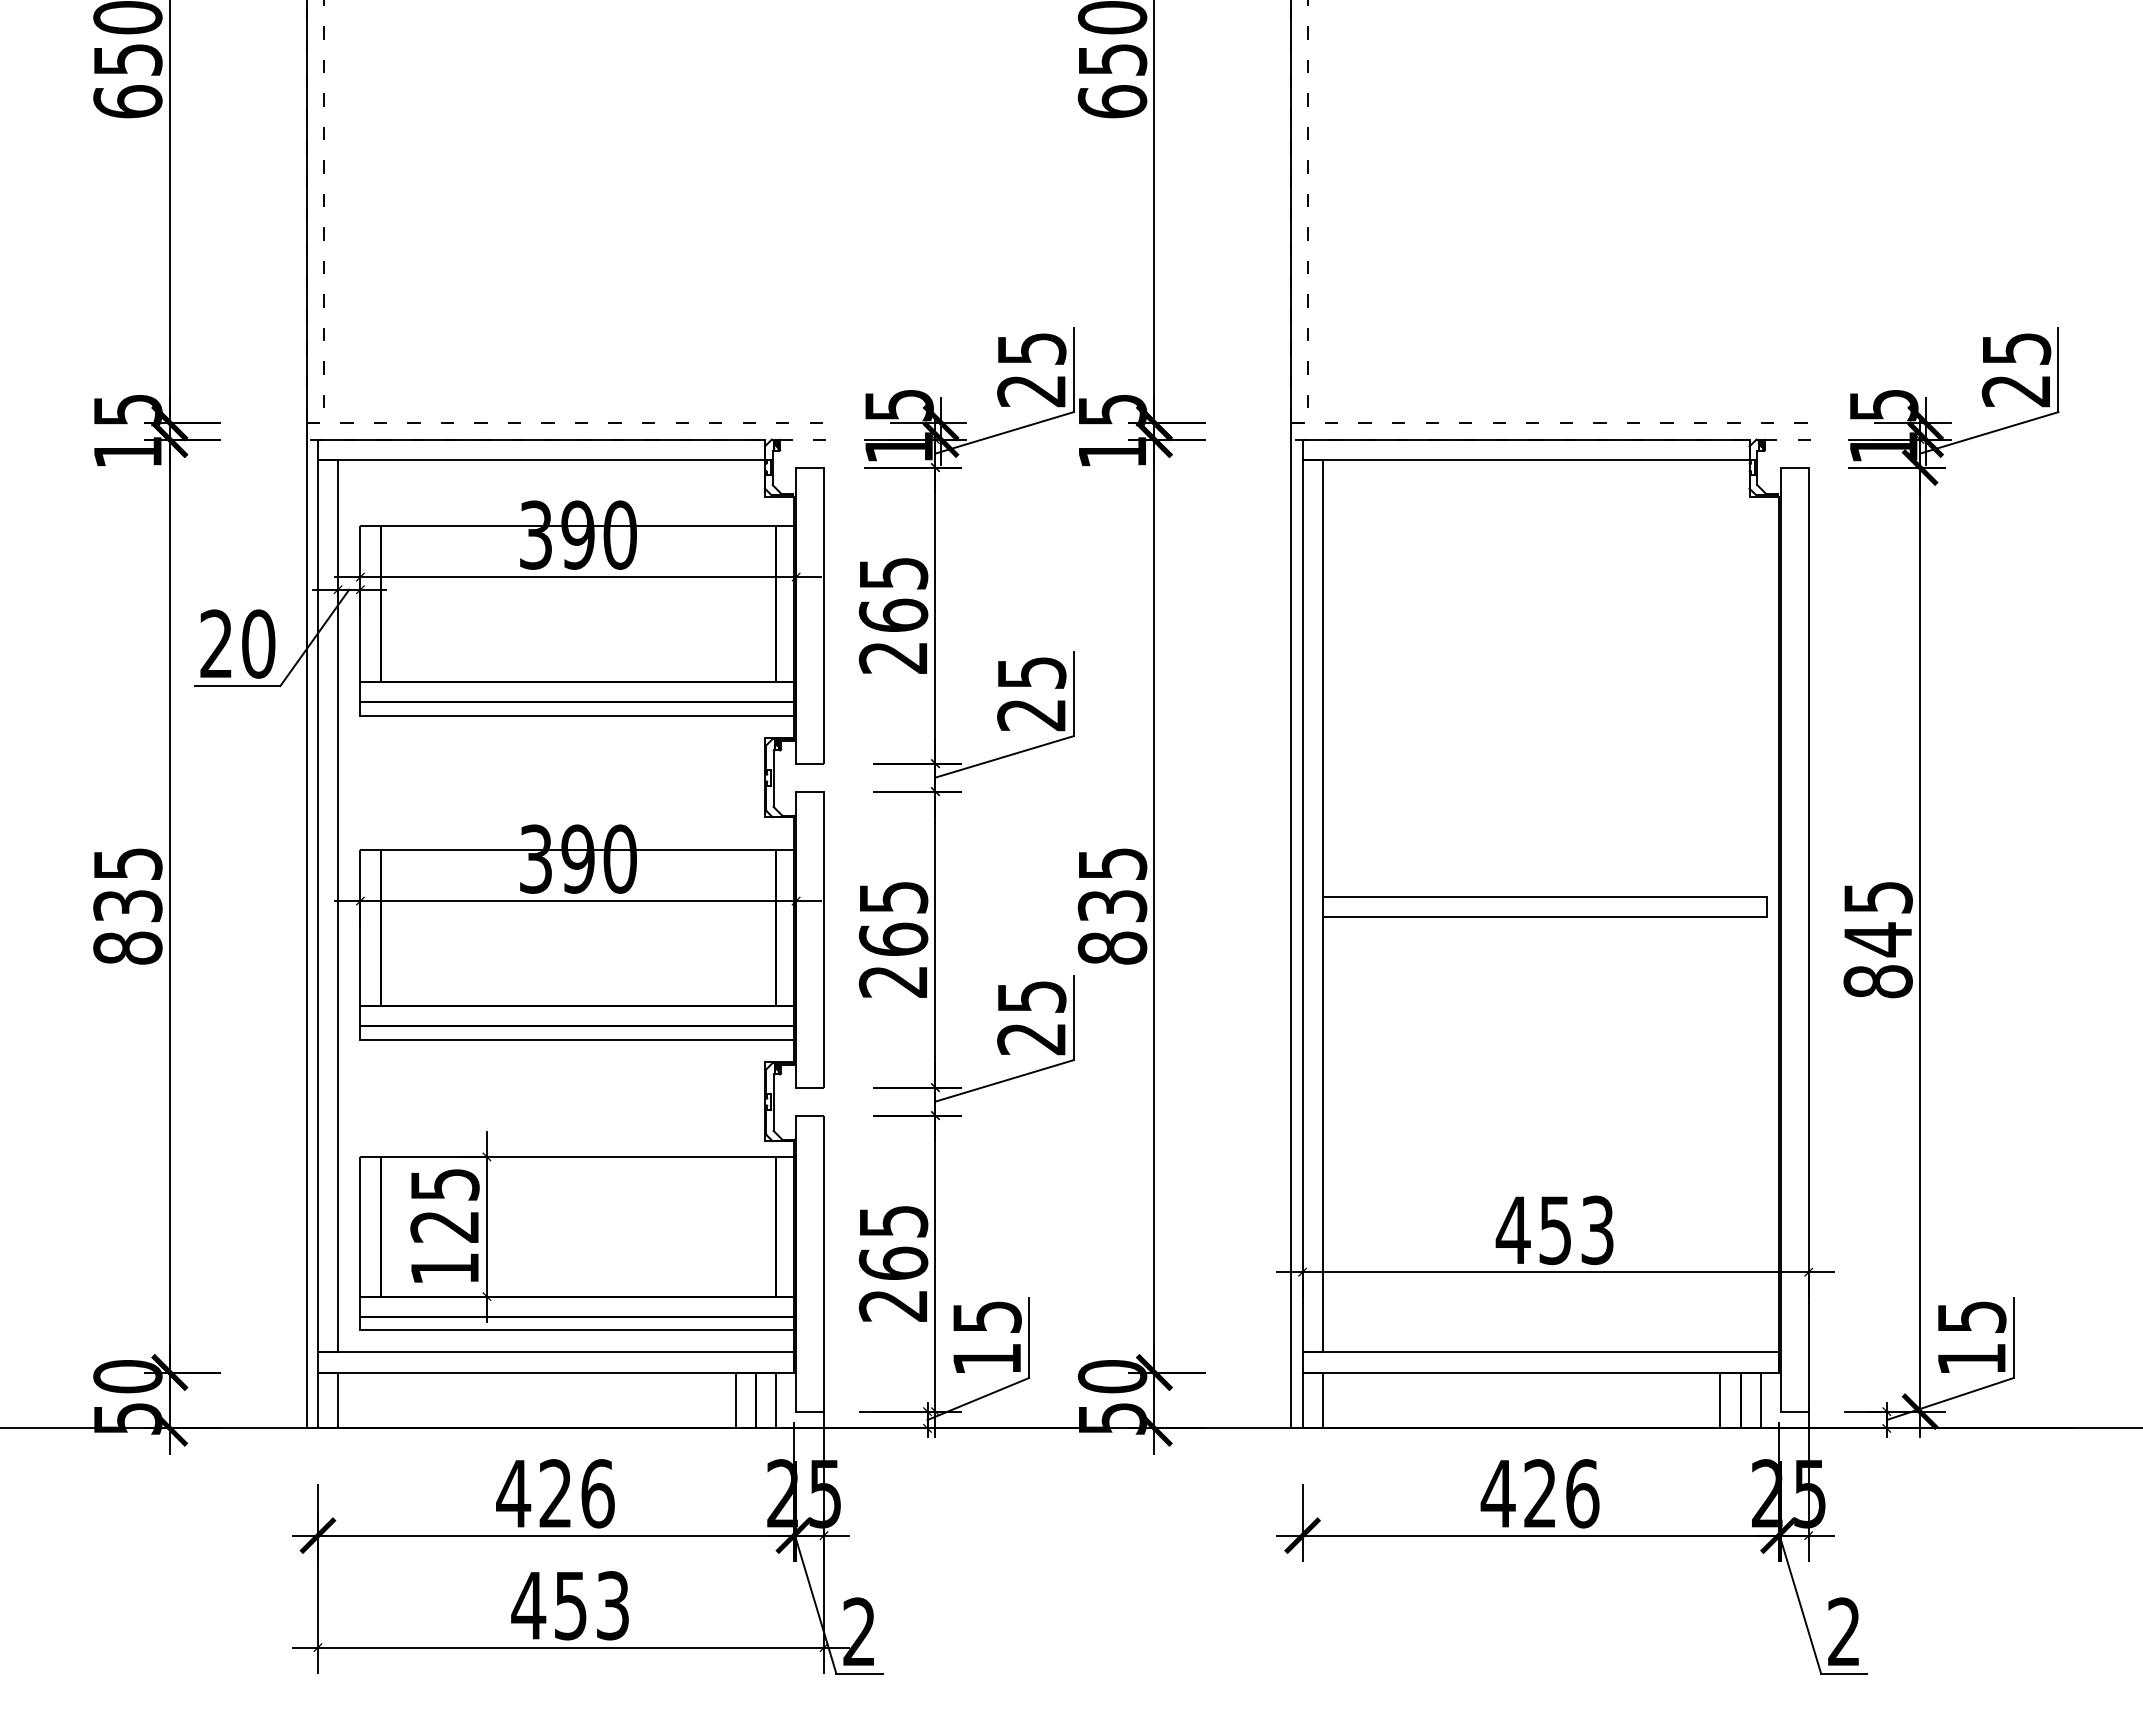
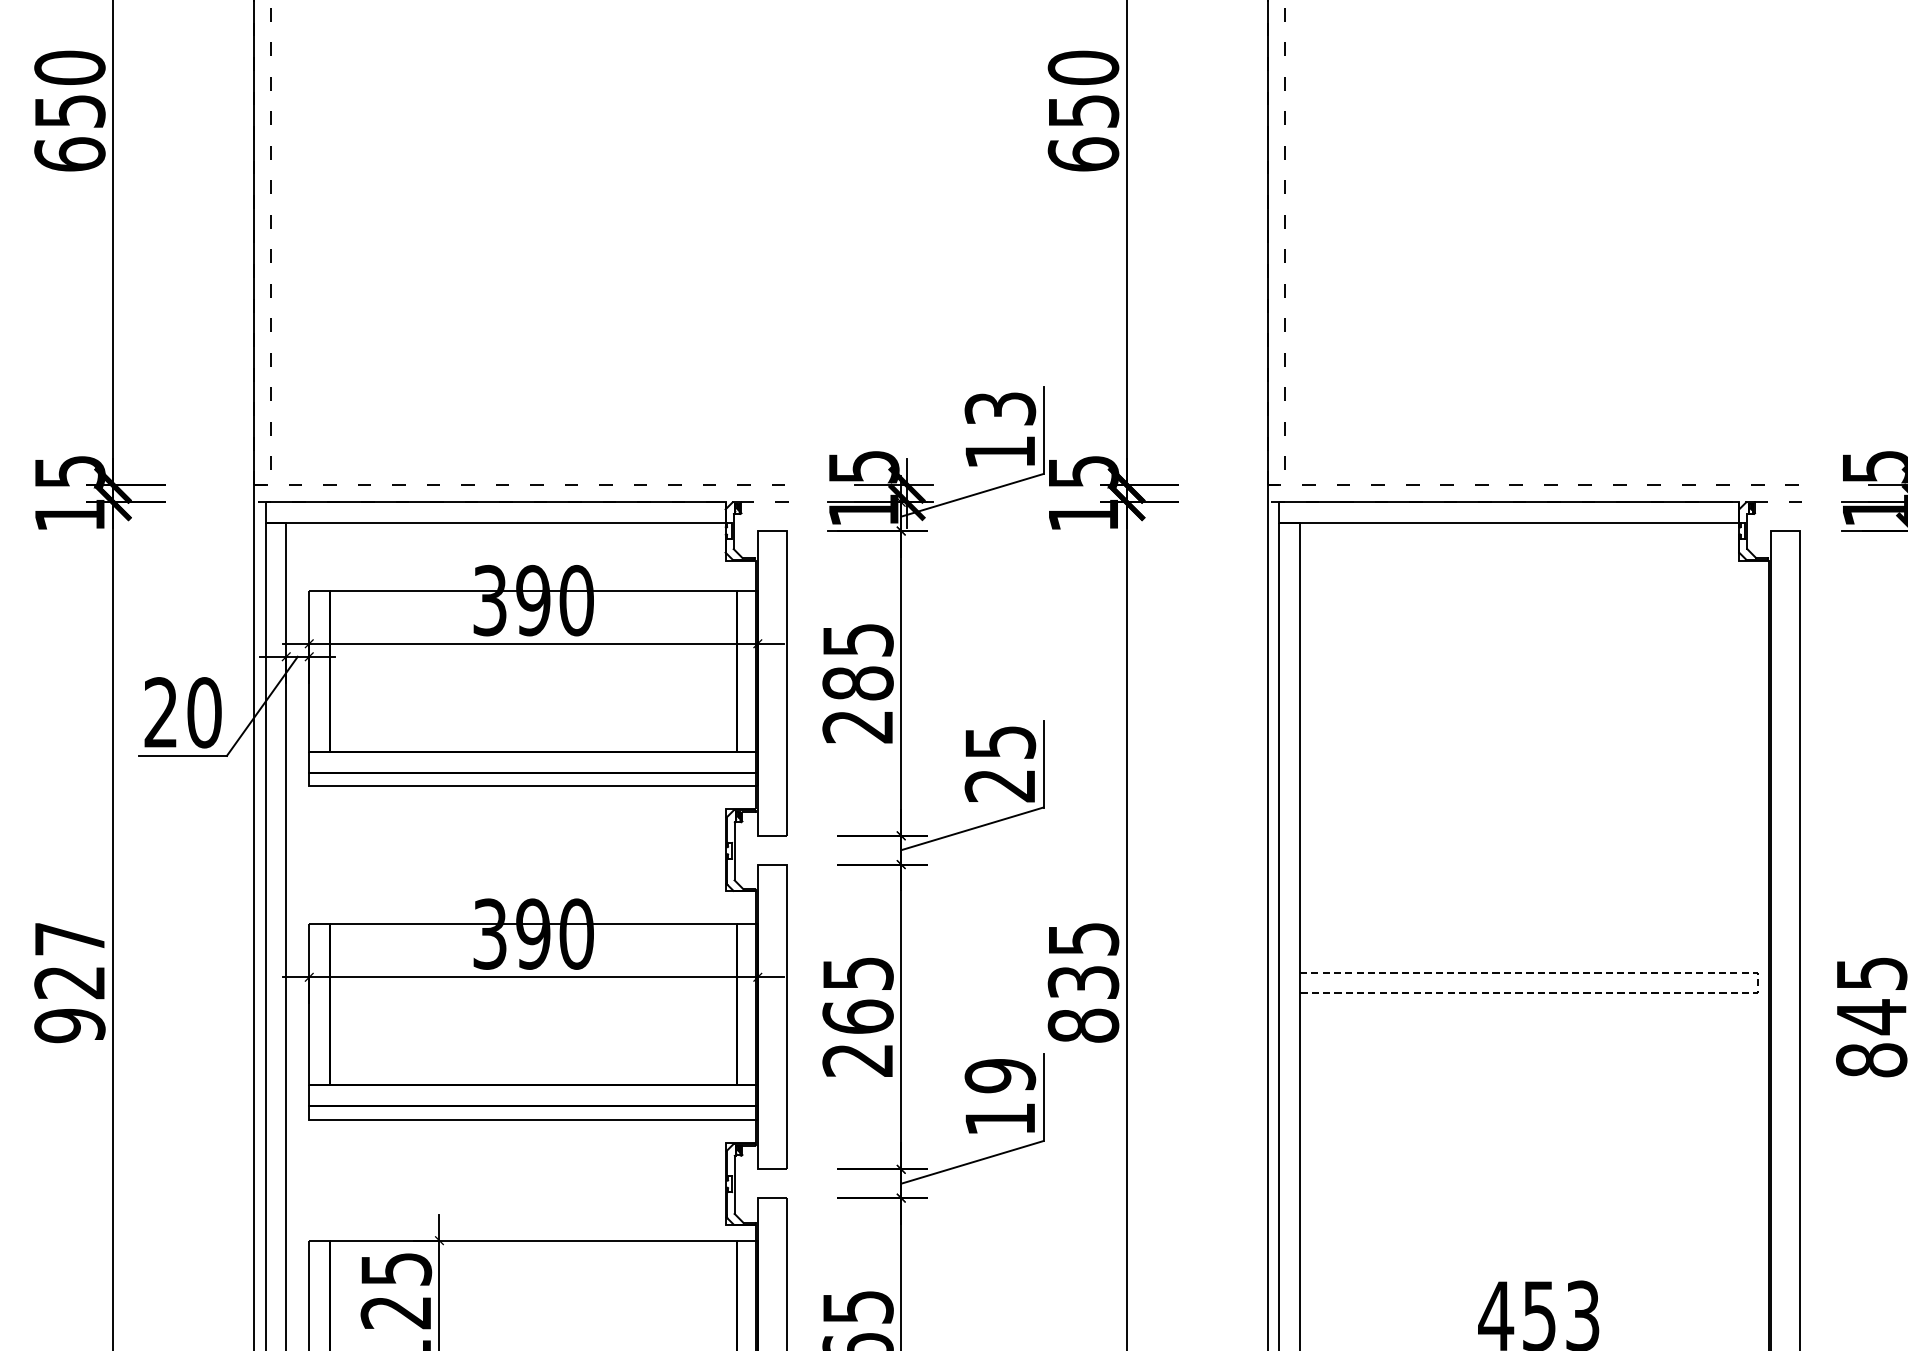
text: (1031, 370) -> (1000, 431), 25 -> 13
text: (893, 615) -> (858, 683), 265 -> 285
text: (127, 906) -> (69, 982), 835 -> 927
line: (1767, 907) -> (1757, 983), solid -> dashed
text: (1031, 1017) -> (1000, 1097), 25 -> 19

